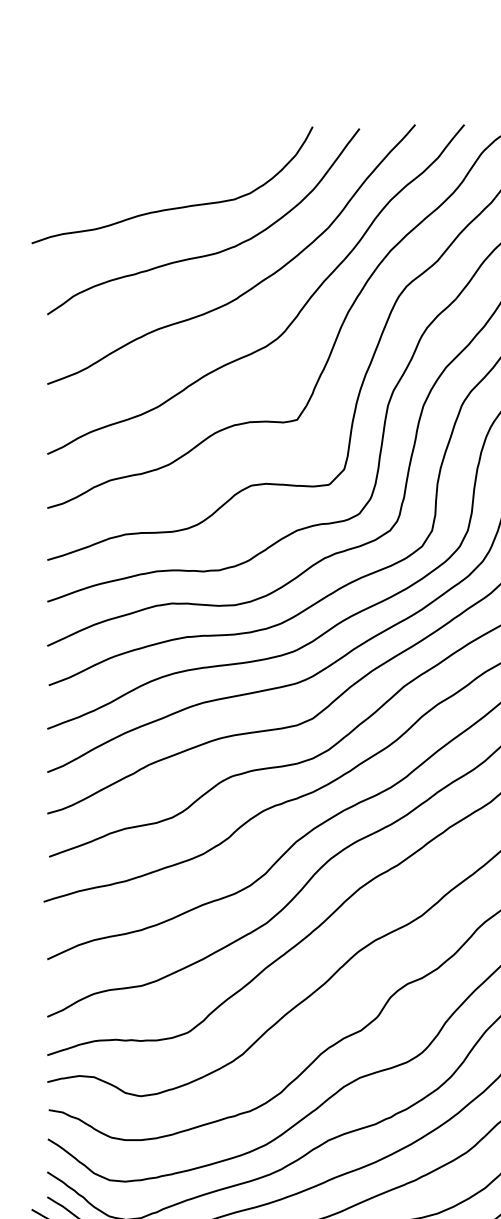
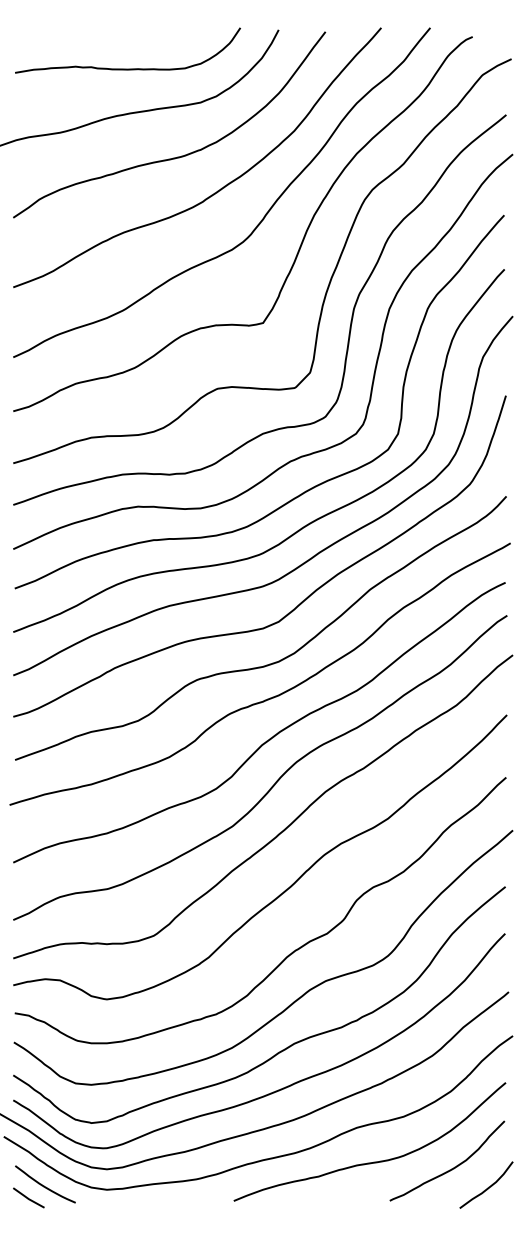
curve: (161, 165) -> (127, 68), added

